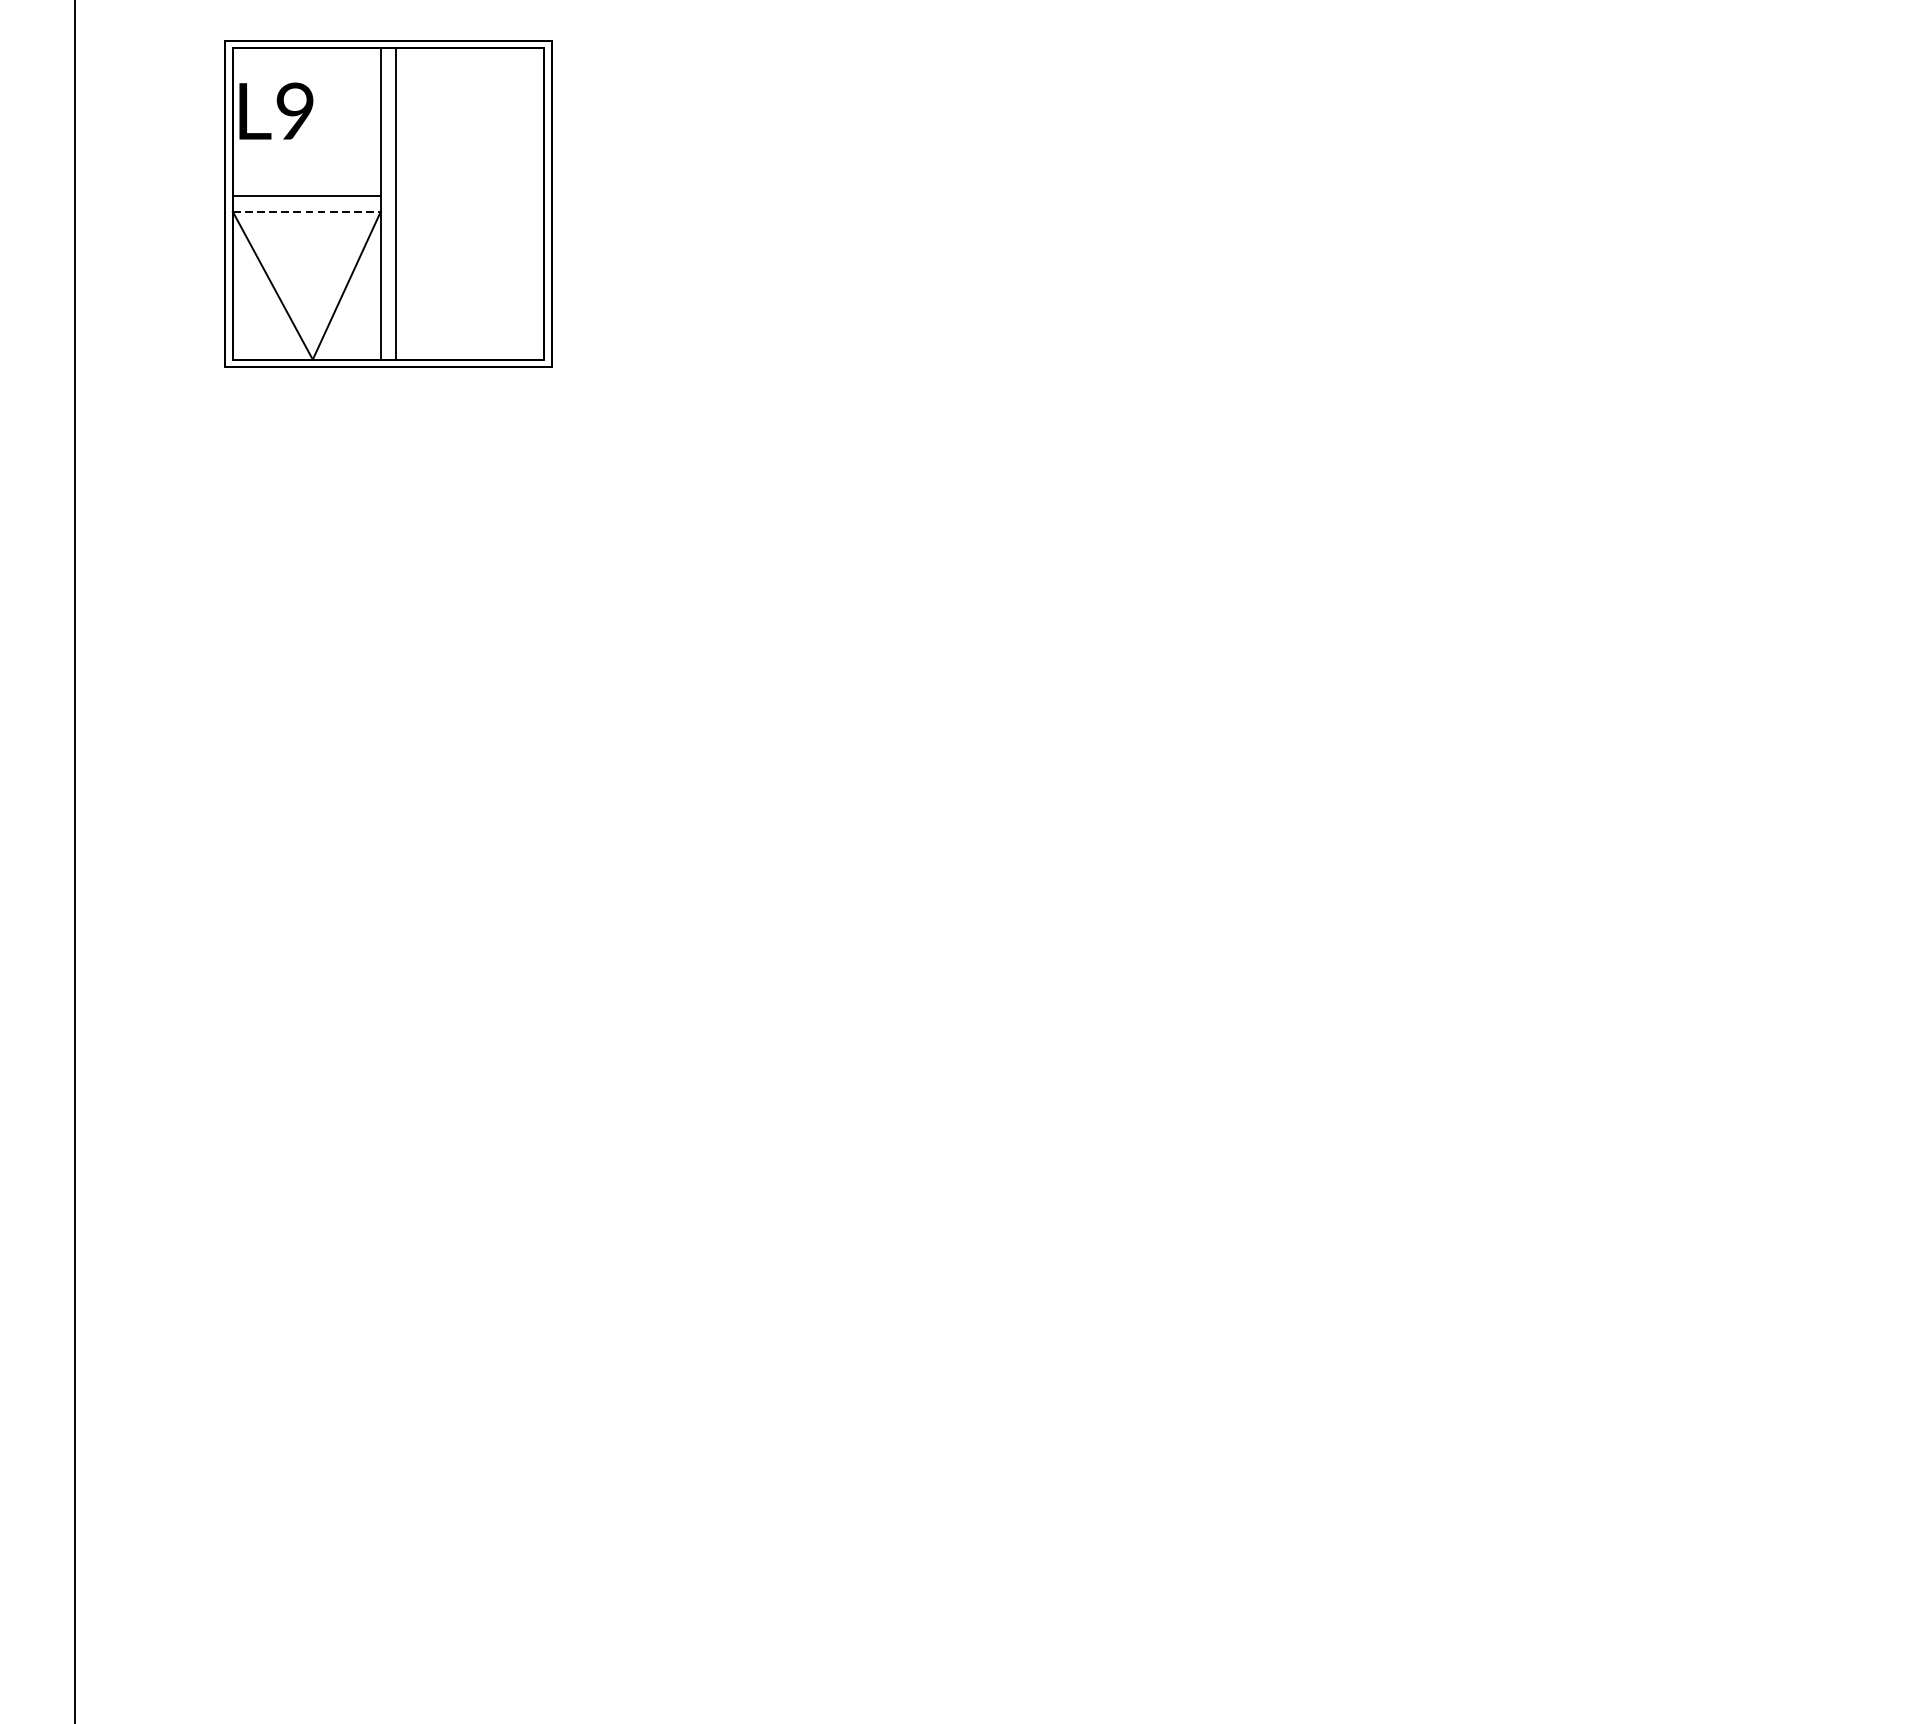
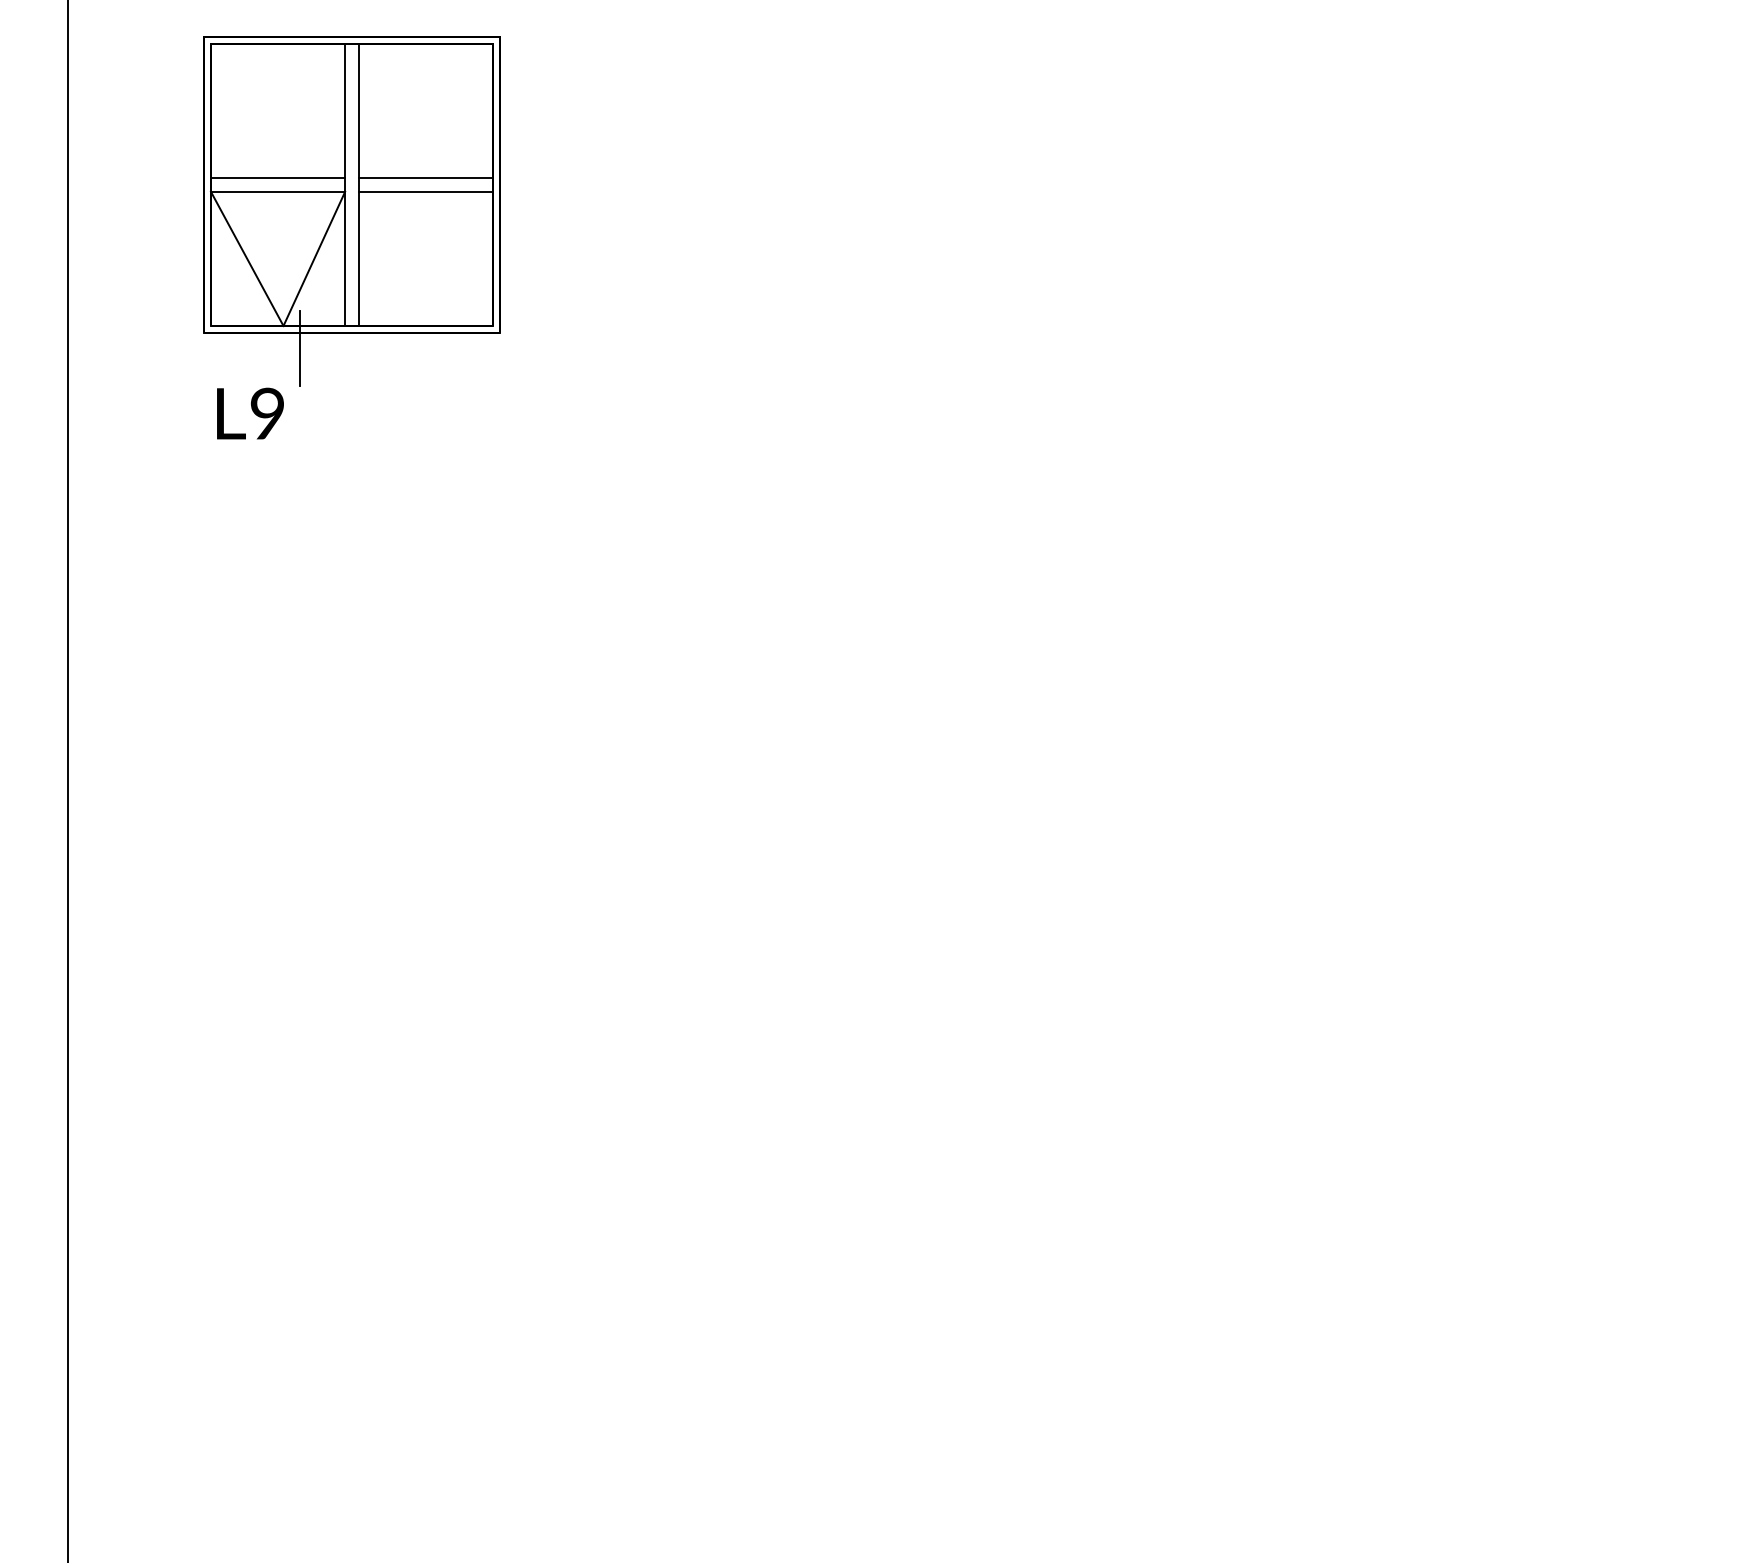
text: (276, 110) -> (250, 413), moved
line: (470, 195) -> (426, 177), added
line: (307, 211) -> (278, 191), dashed -> solid
line: (470, 211) -> (426, 191), added
line: (330, 384) -> (299, 348), added

